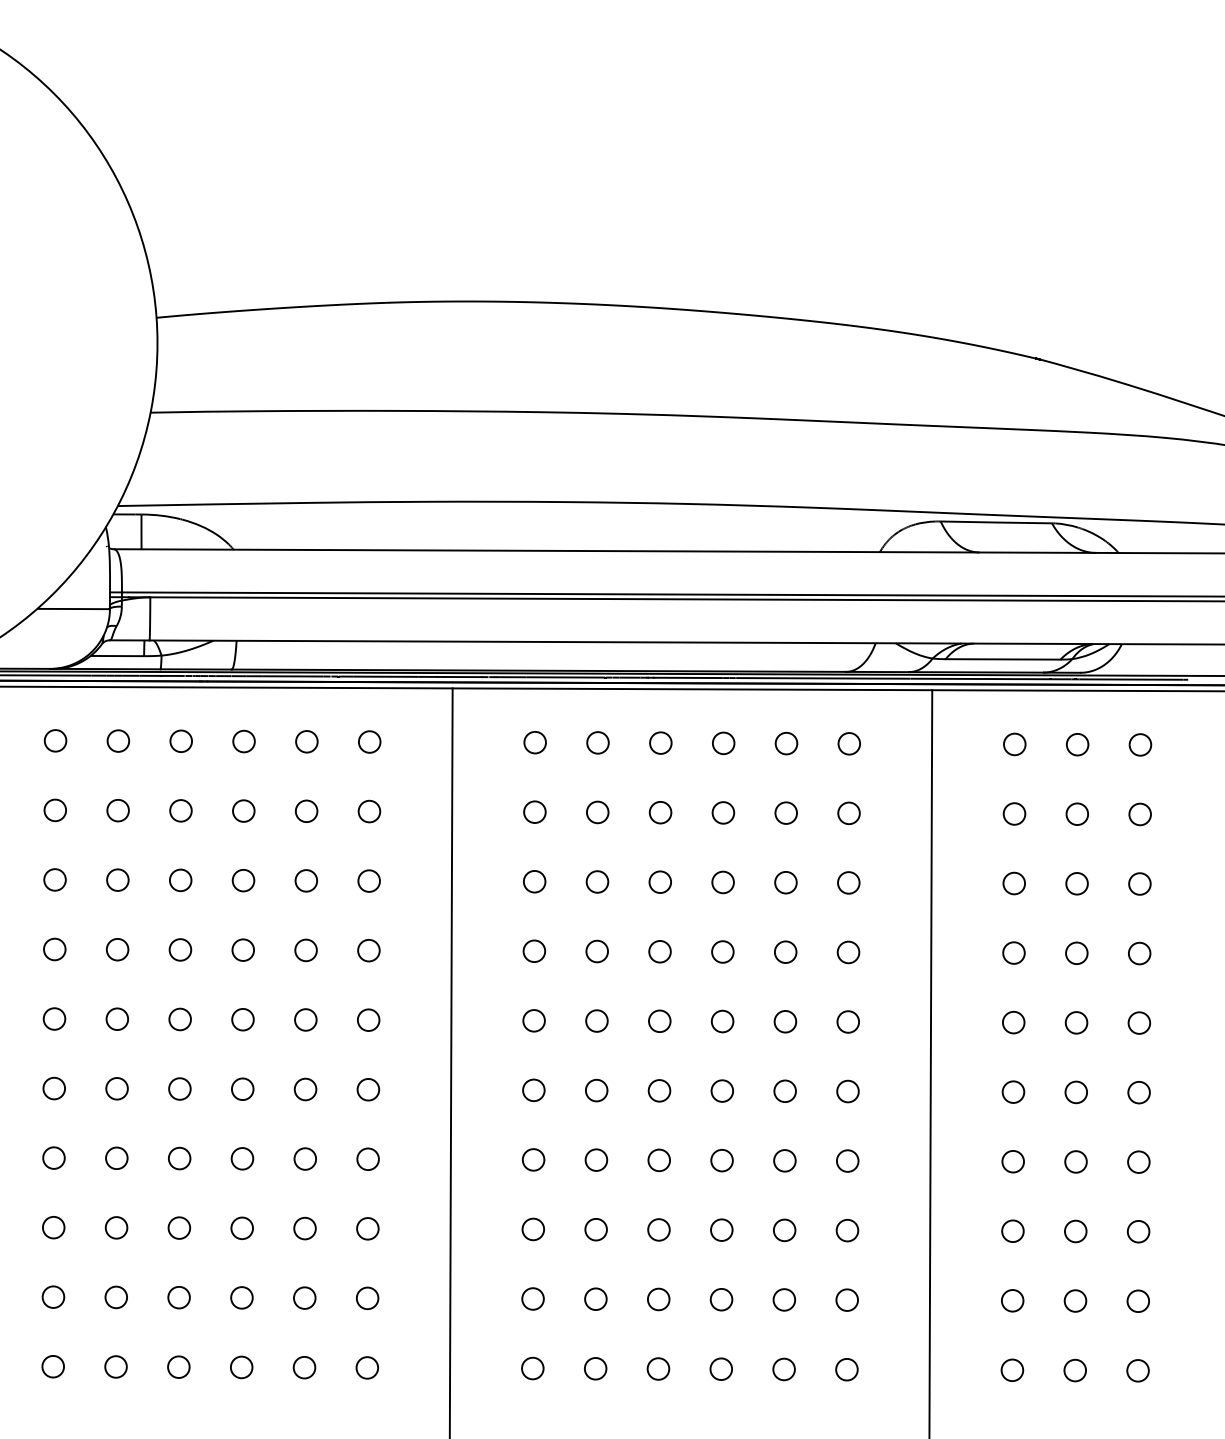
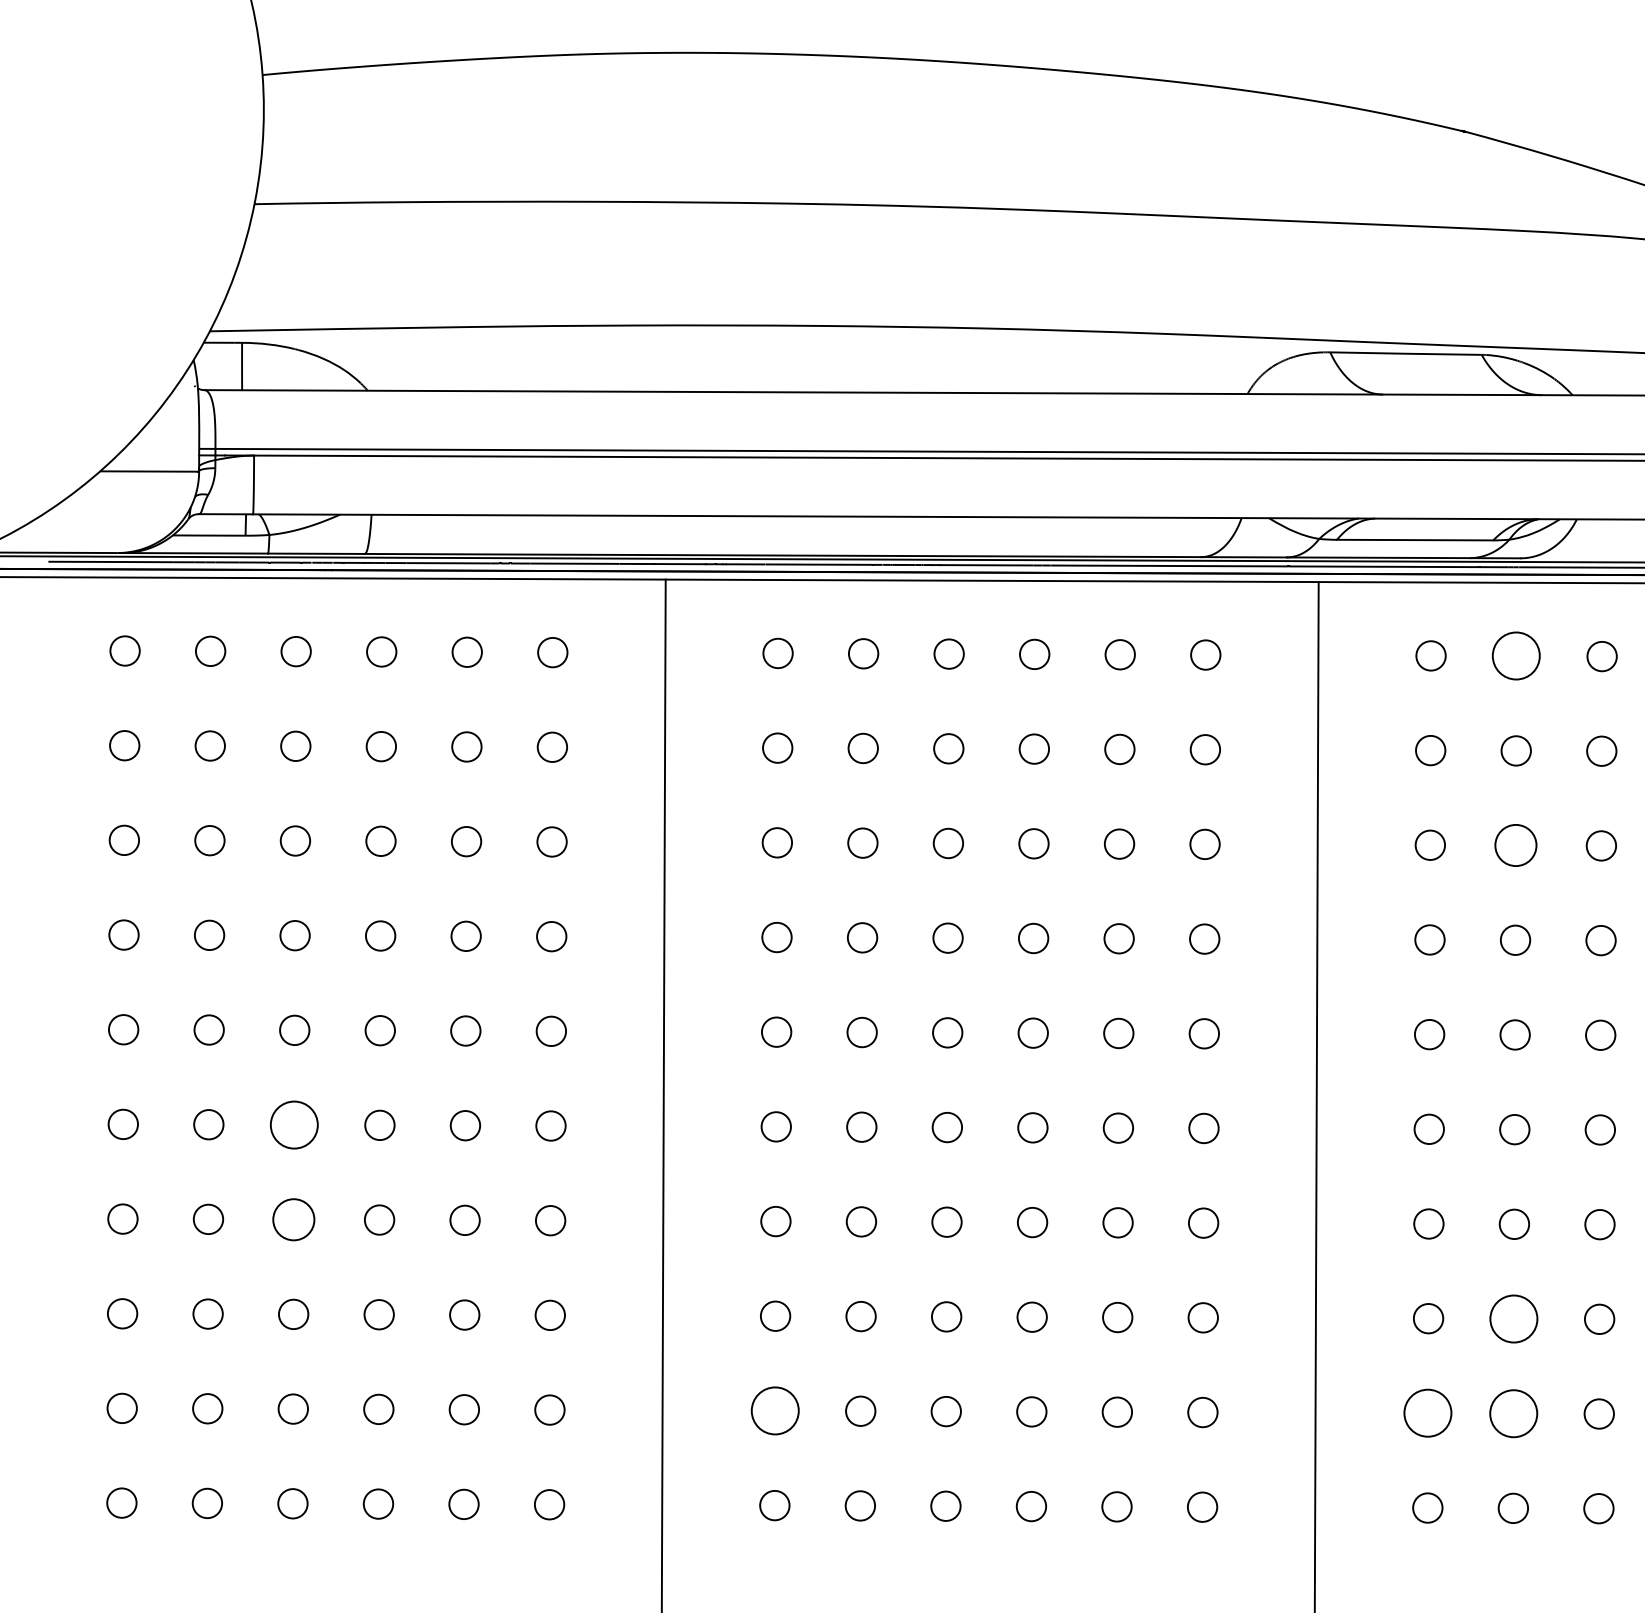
circle: (1077, 744) -> (1516, 655), size x1.6
circle: (1076, 883) -> (1515, 845), size x1.4
circle: (179, 1088) -> (293, 1124), size x1.6
circle: (179, 1158) -> (293, 1219), size x1.4
circle: (1075, 1231) -> (1513, 1319), size x1.6
circle: (532, 1298) -> (774, 1410), size x1.6
circle: (1012, 1300) -> (1427, 1412), size x1.6
circle: (1075, 1300) -> (1513, 1412), size x1.6

